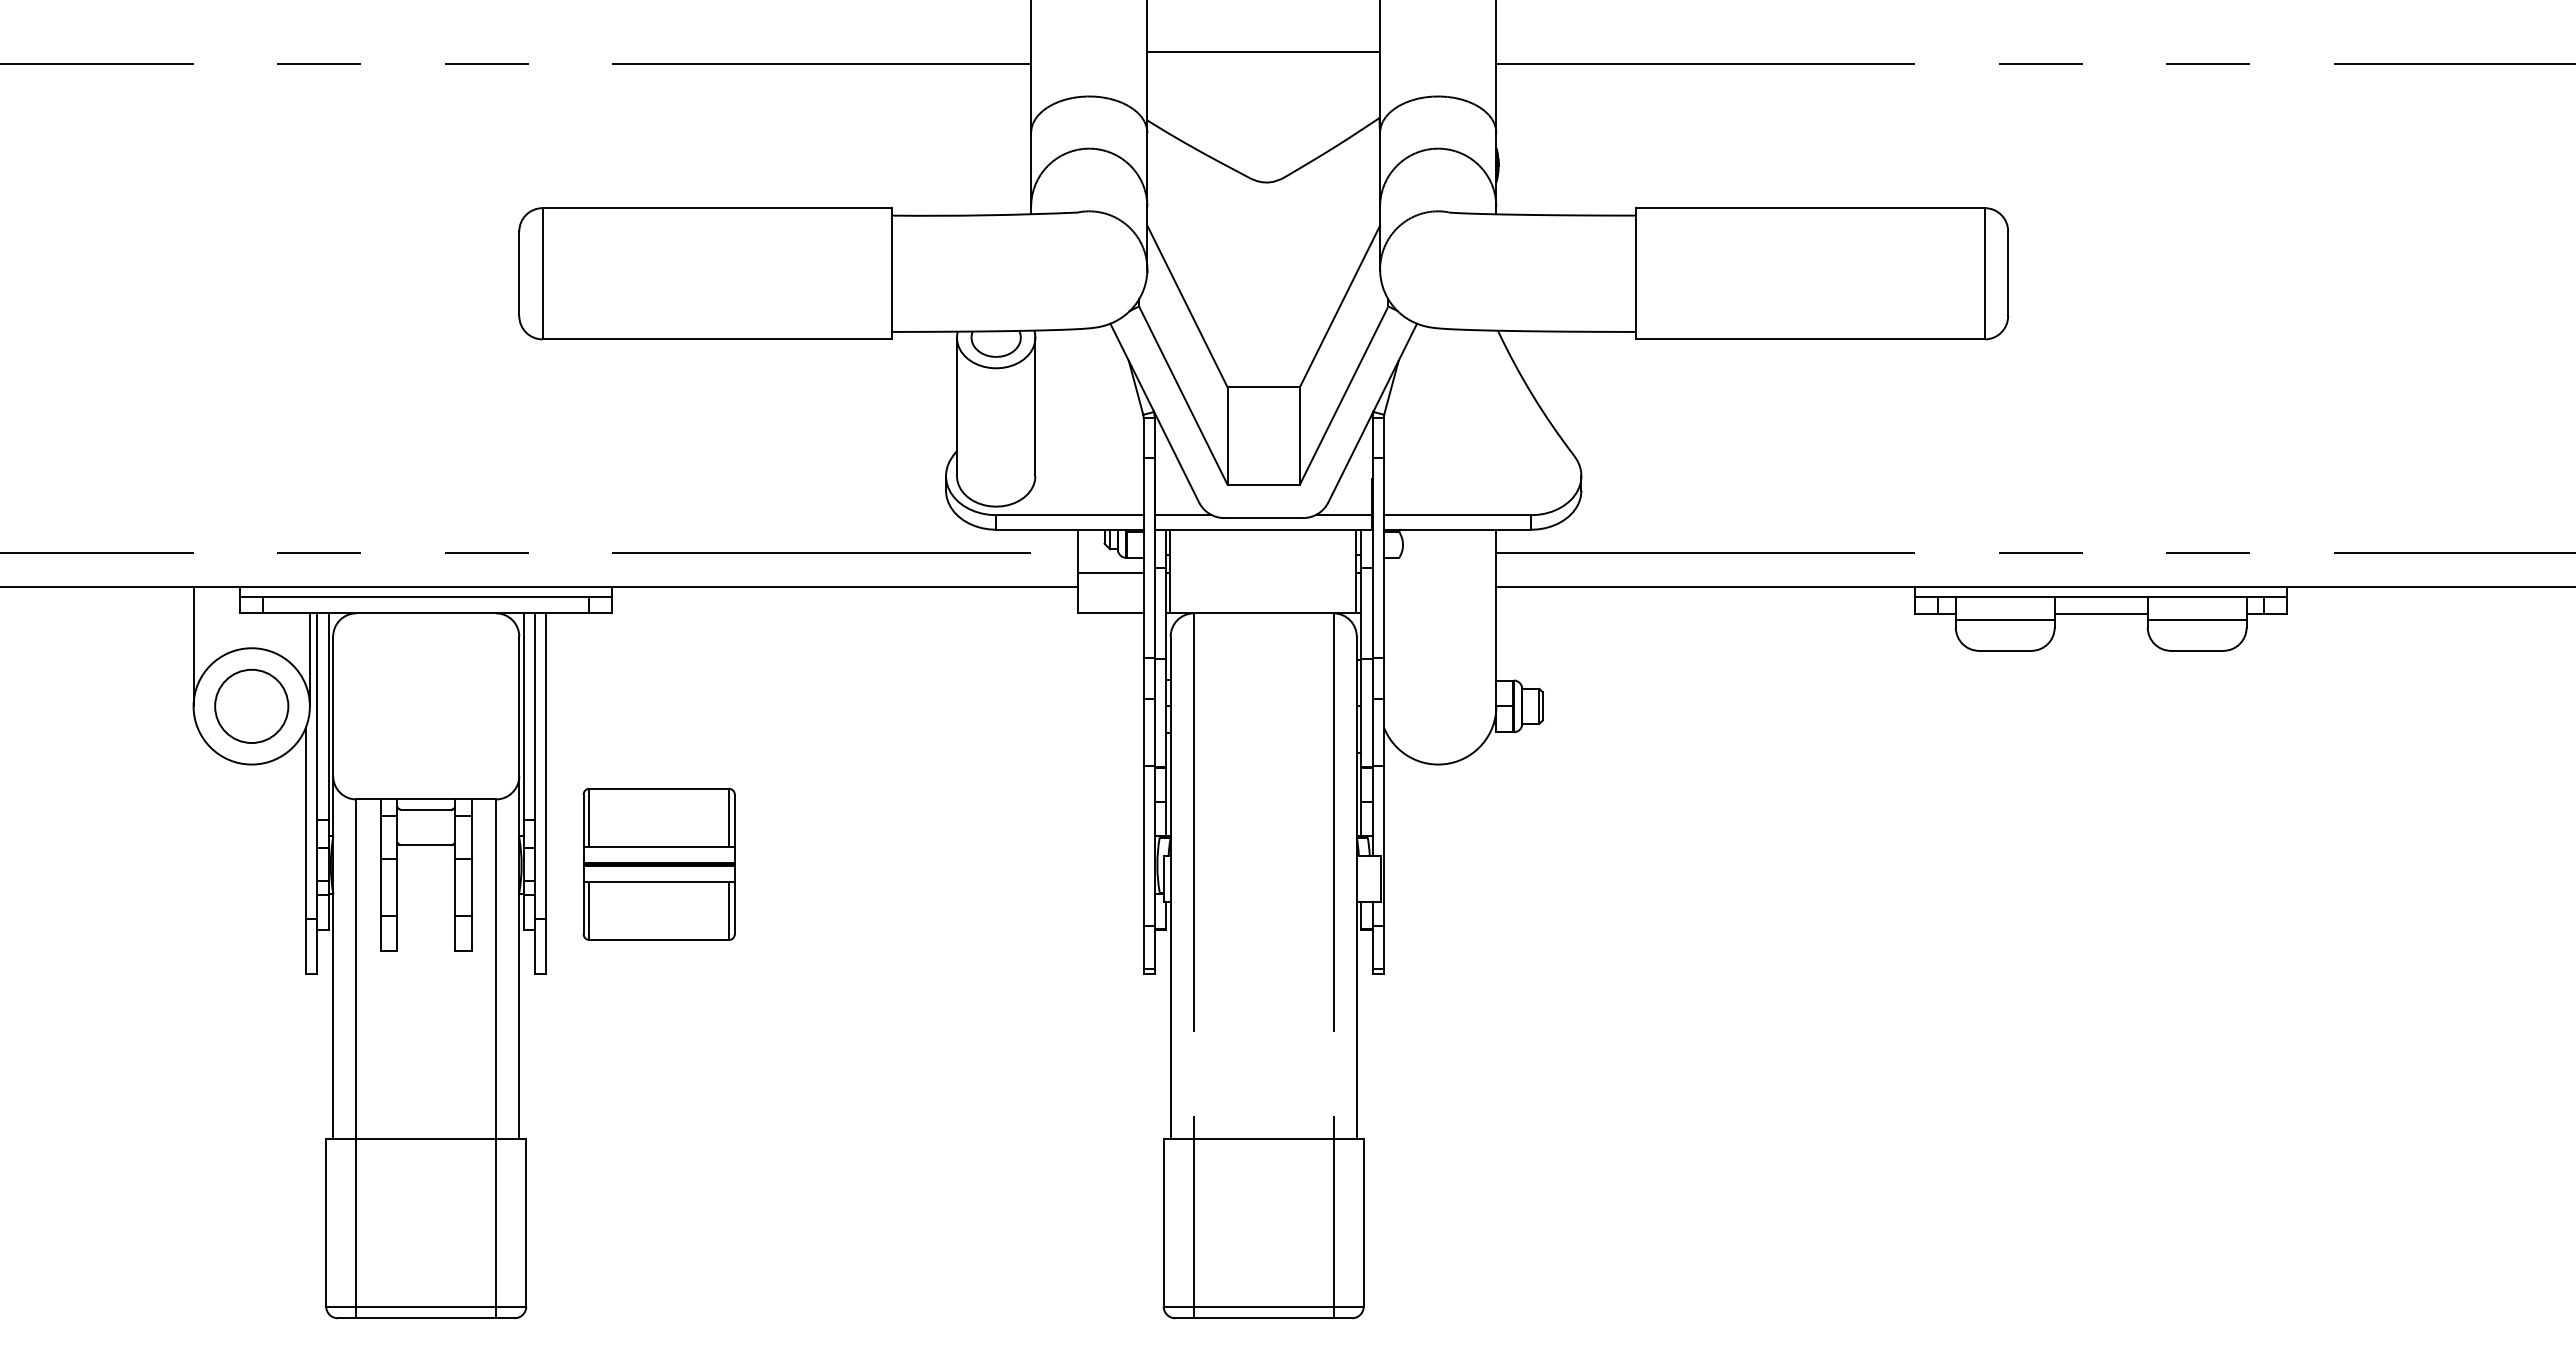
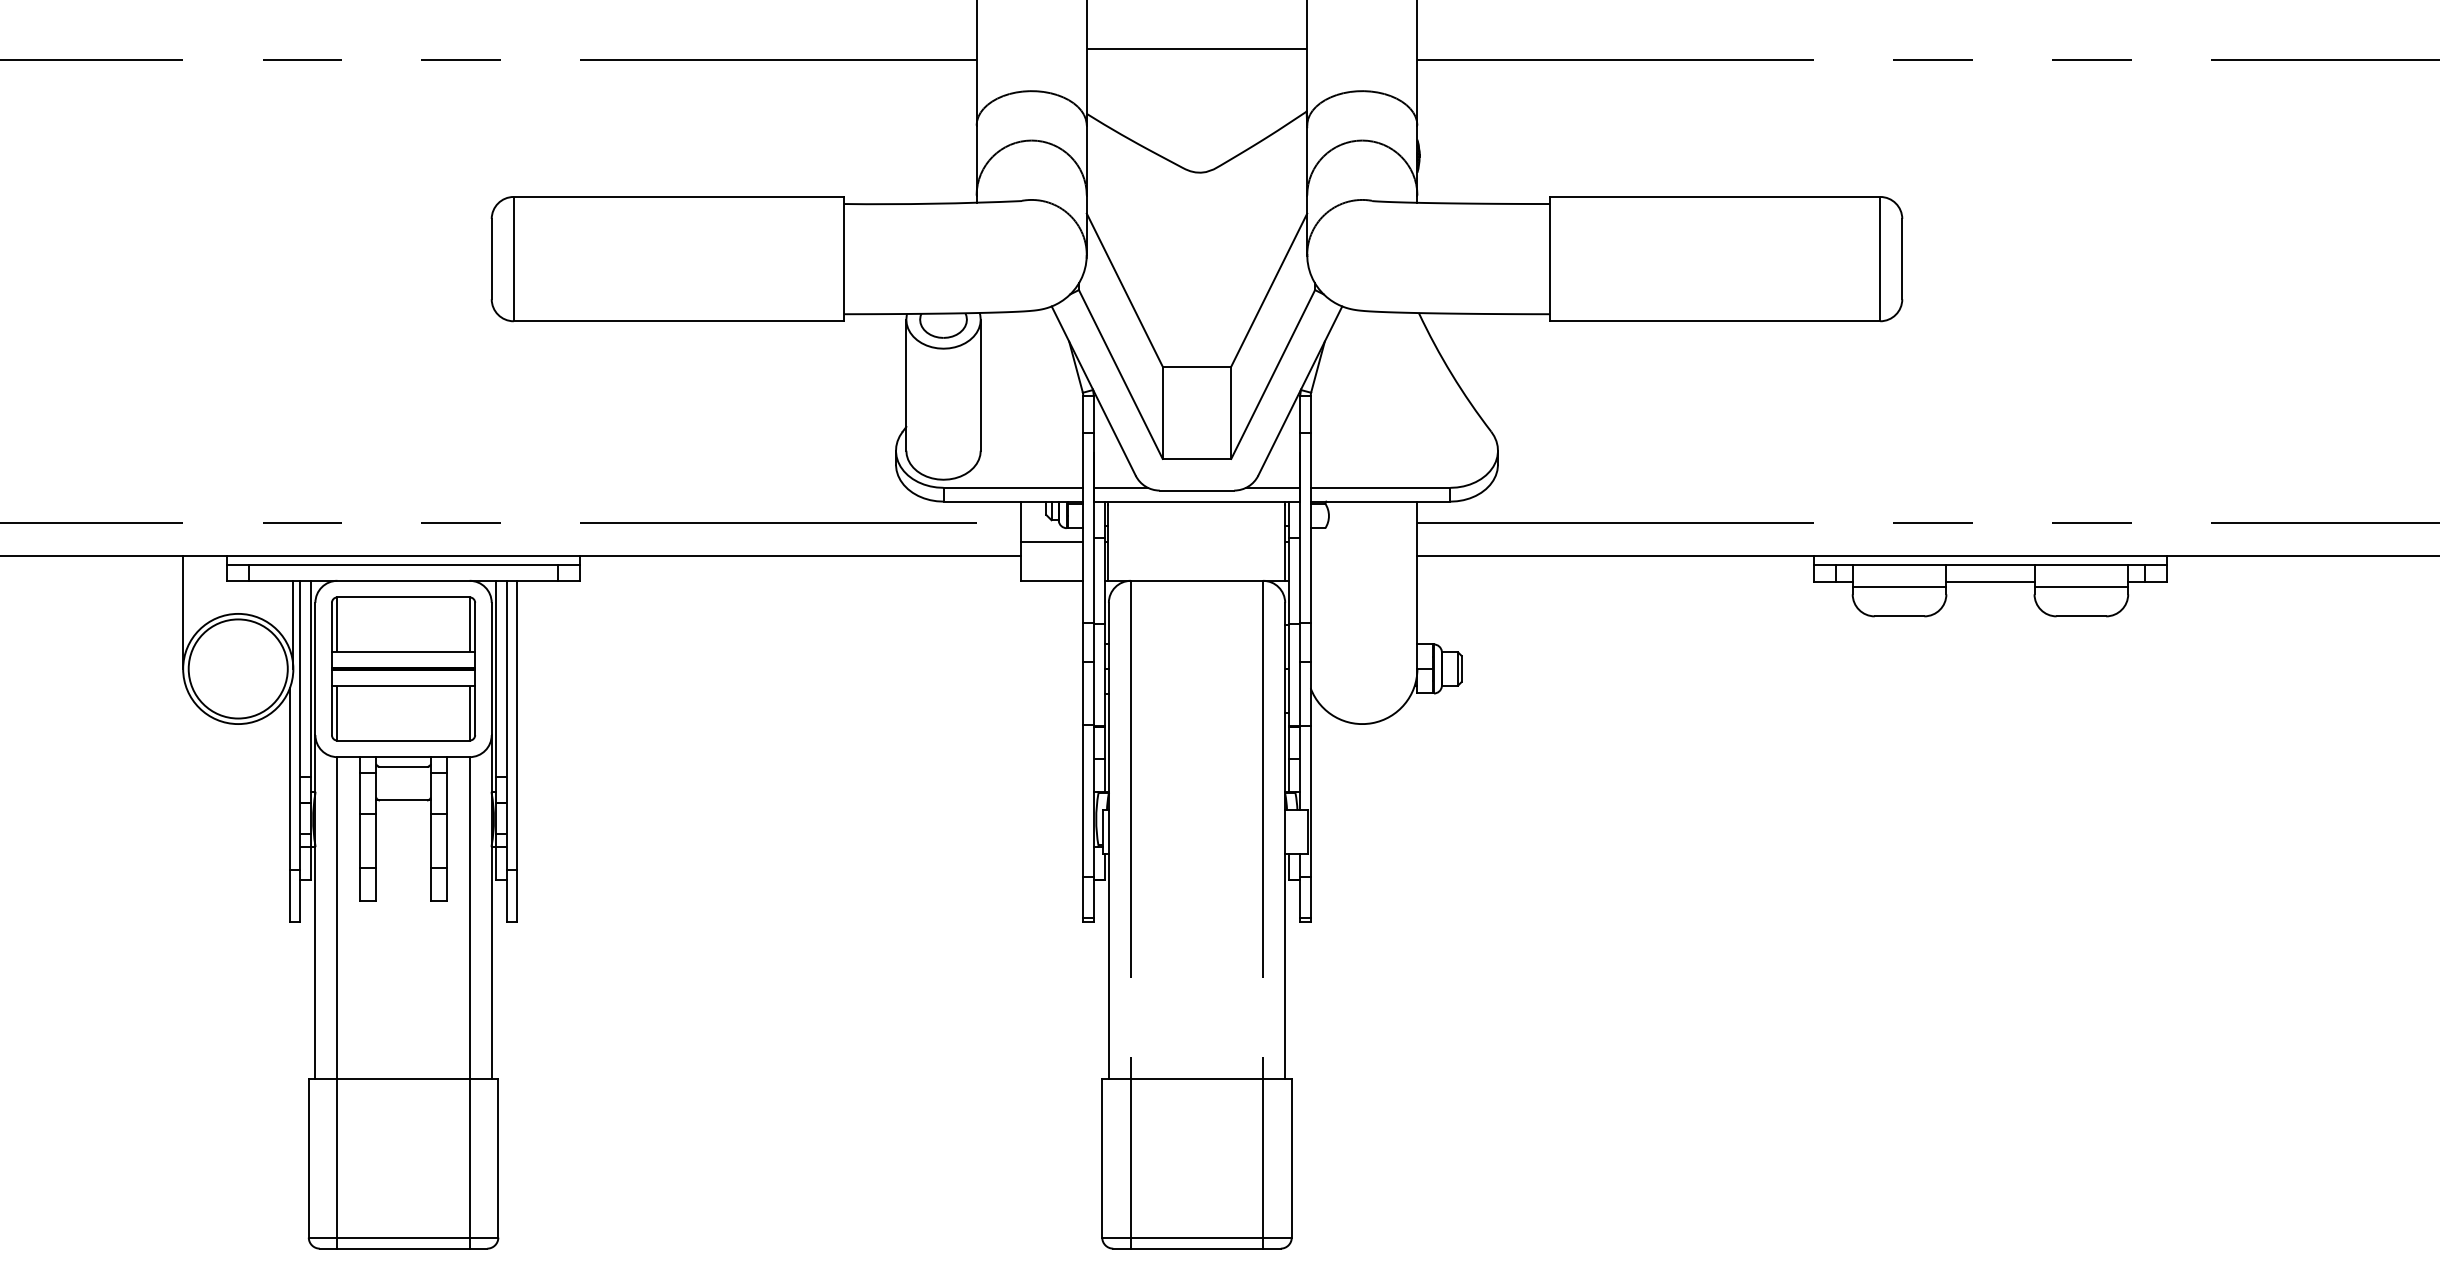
circle: (251, 706) -> (238, 669), size x1.43
part: (658, 864) -> (402, 669), moved

